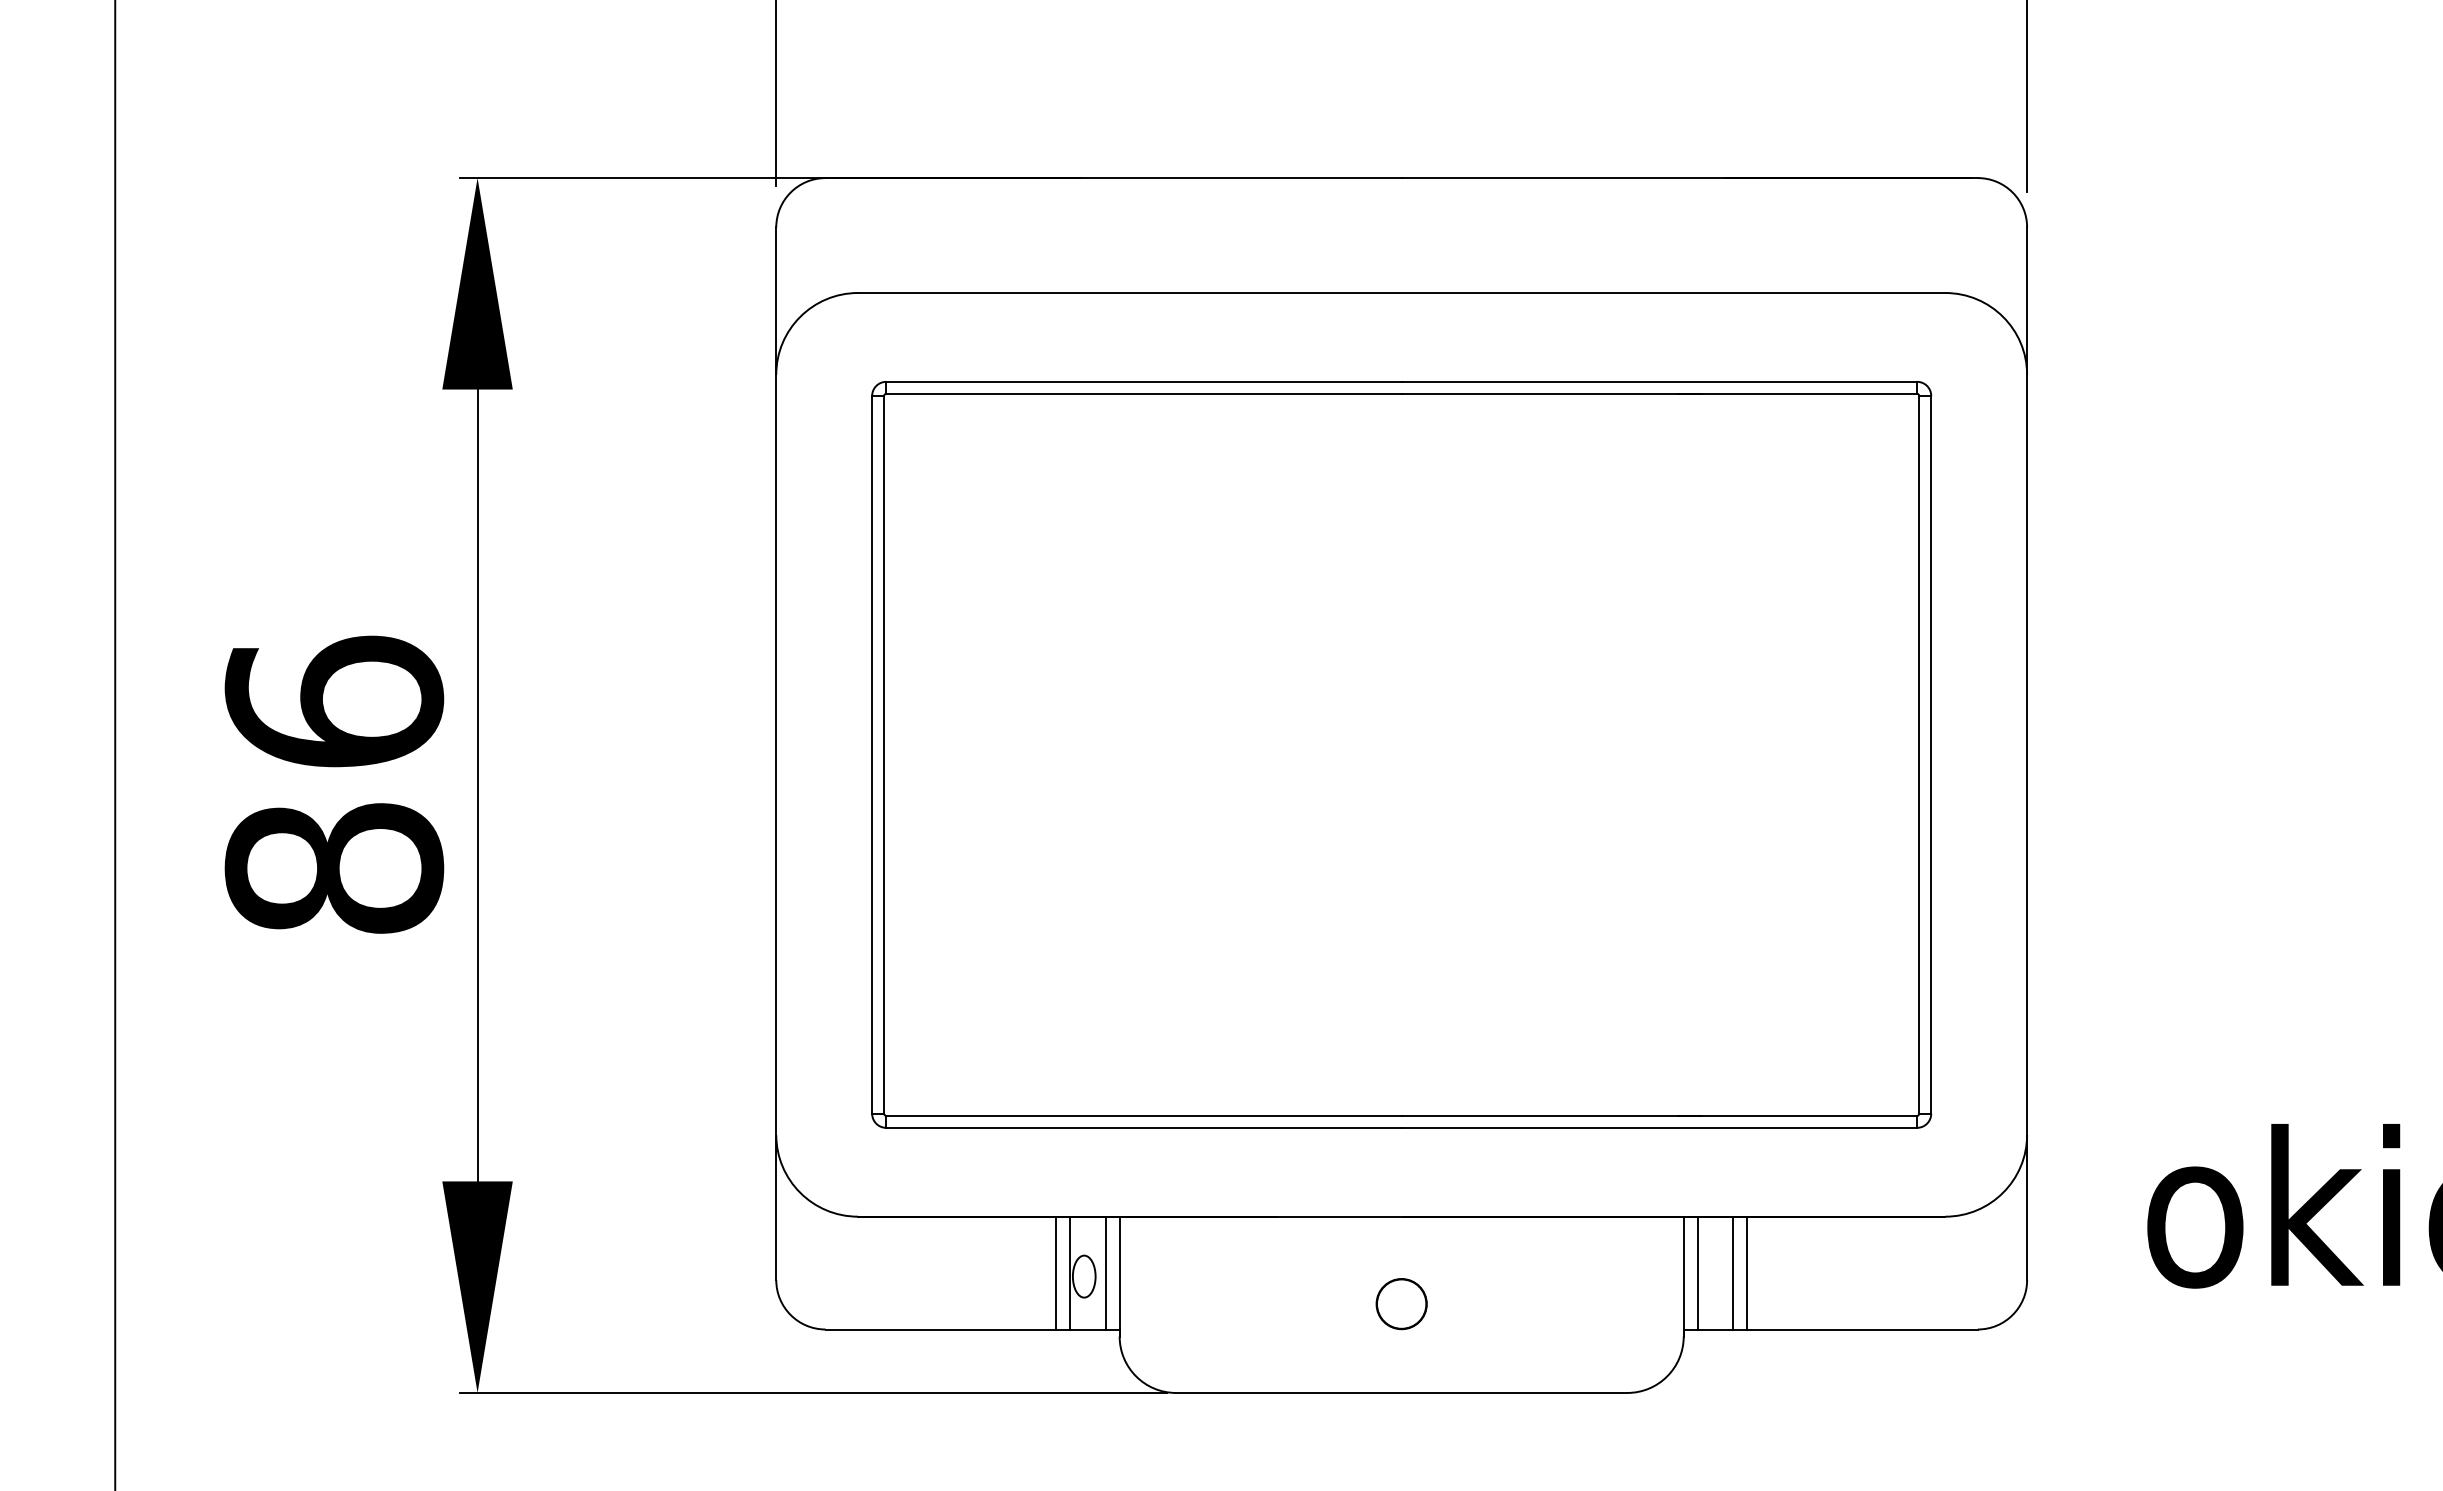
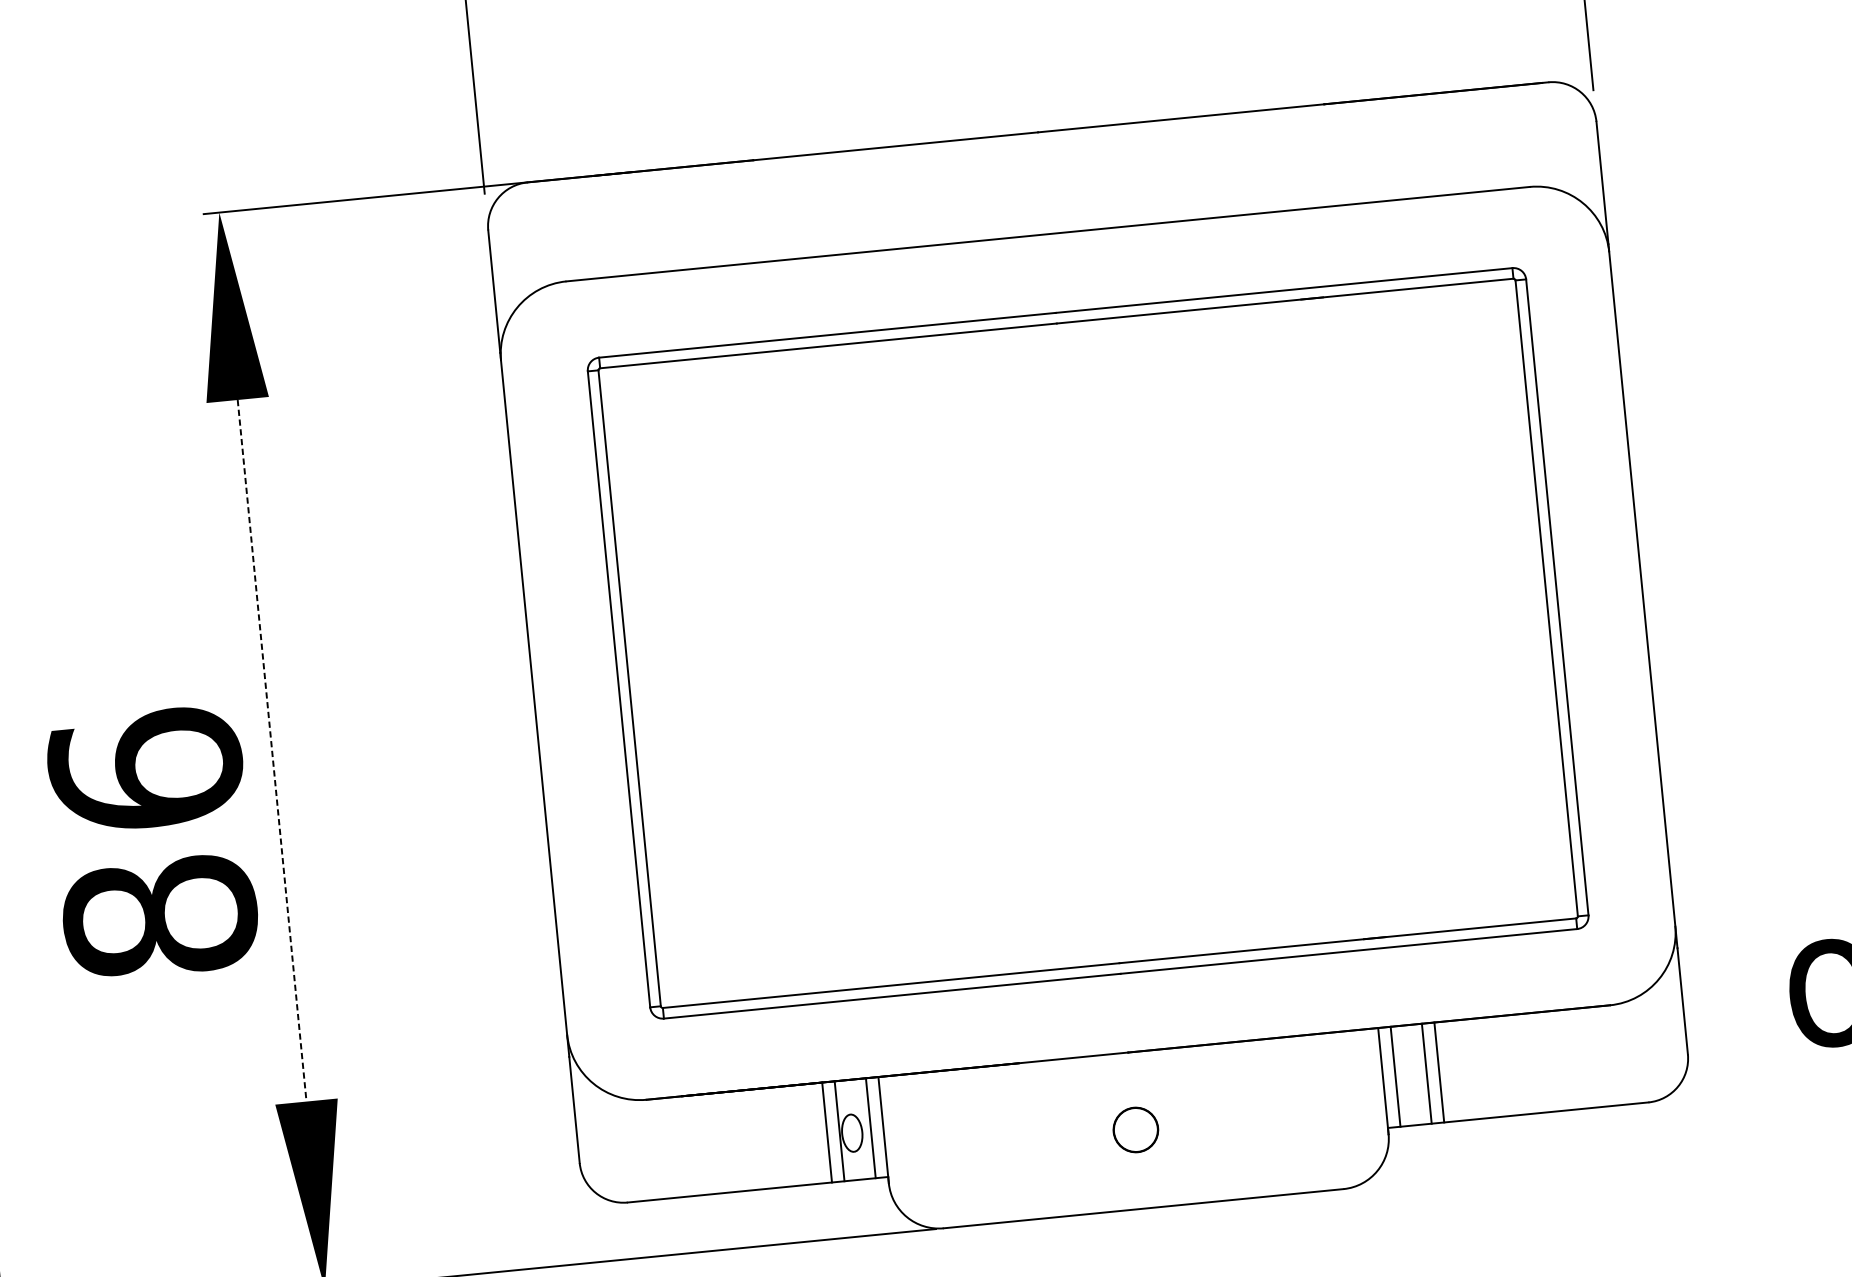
text: (334, 784) -> (153, 842), moved
line: (477, 785) -> (272, 750), solid -> dashed

